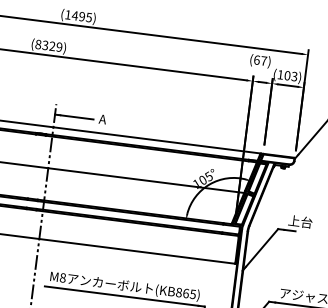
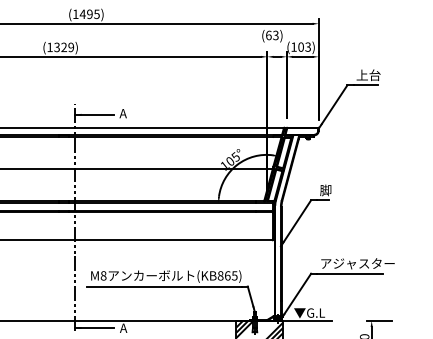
text: (37, 44) -> (49, 47), (8329) -> (1329)
text: (263, 60) -> (275, 35), (67) -> (63)
text: (300, 221) -> (332, 190), 上台 -> 脚

